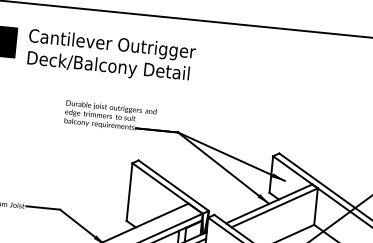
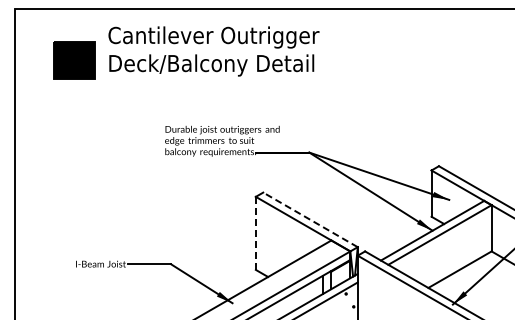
text: (110, 56) -> (213, 51), moved
line: (173, 185) -> (310, 219), solid -> dashed
line: (129, 192) -> (255, 233), solid -> dashed

